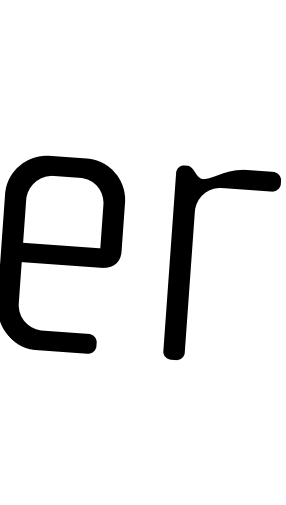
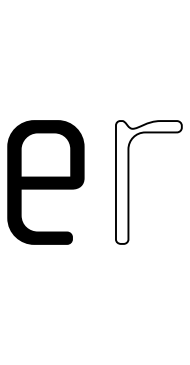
fill: (221, 265) -> (148, 182), removed

